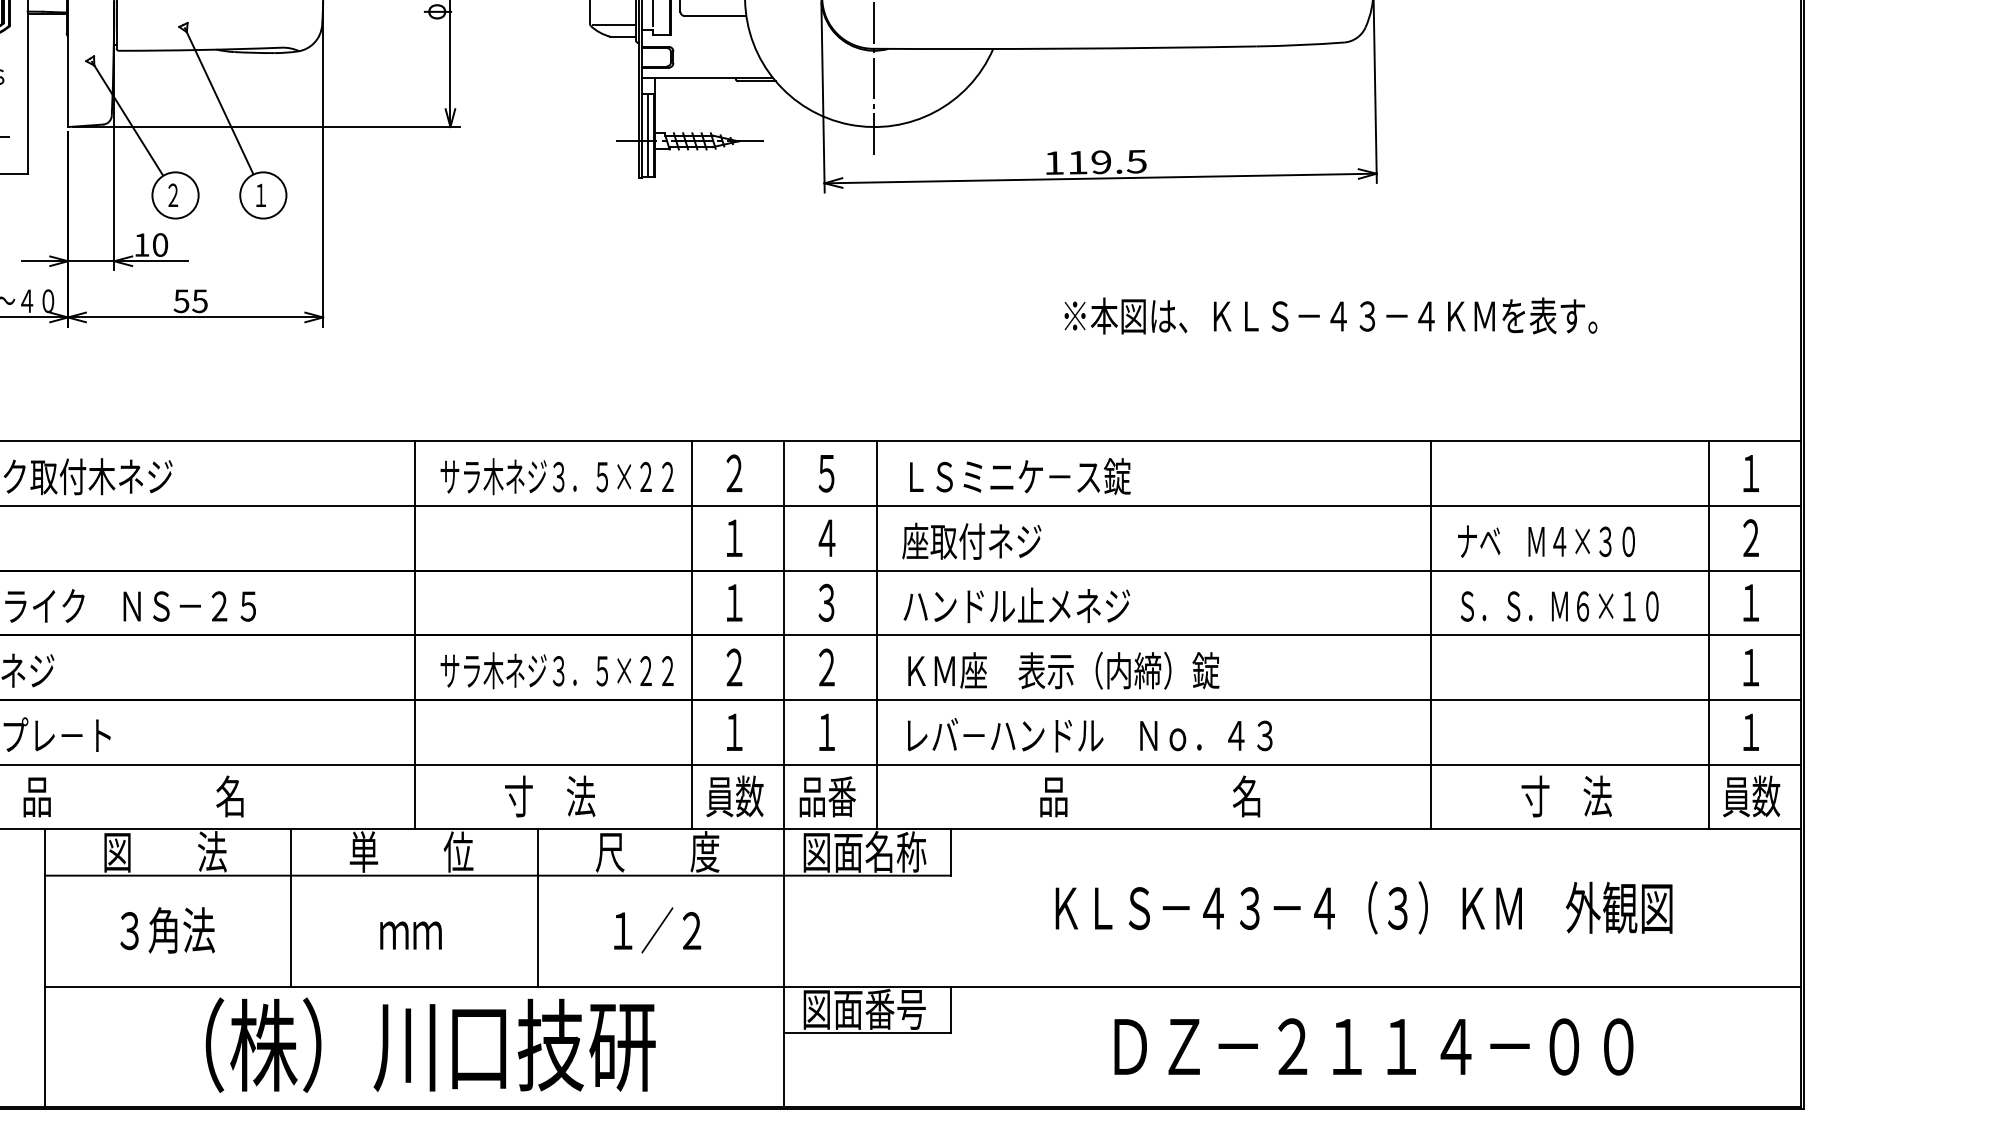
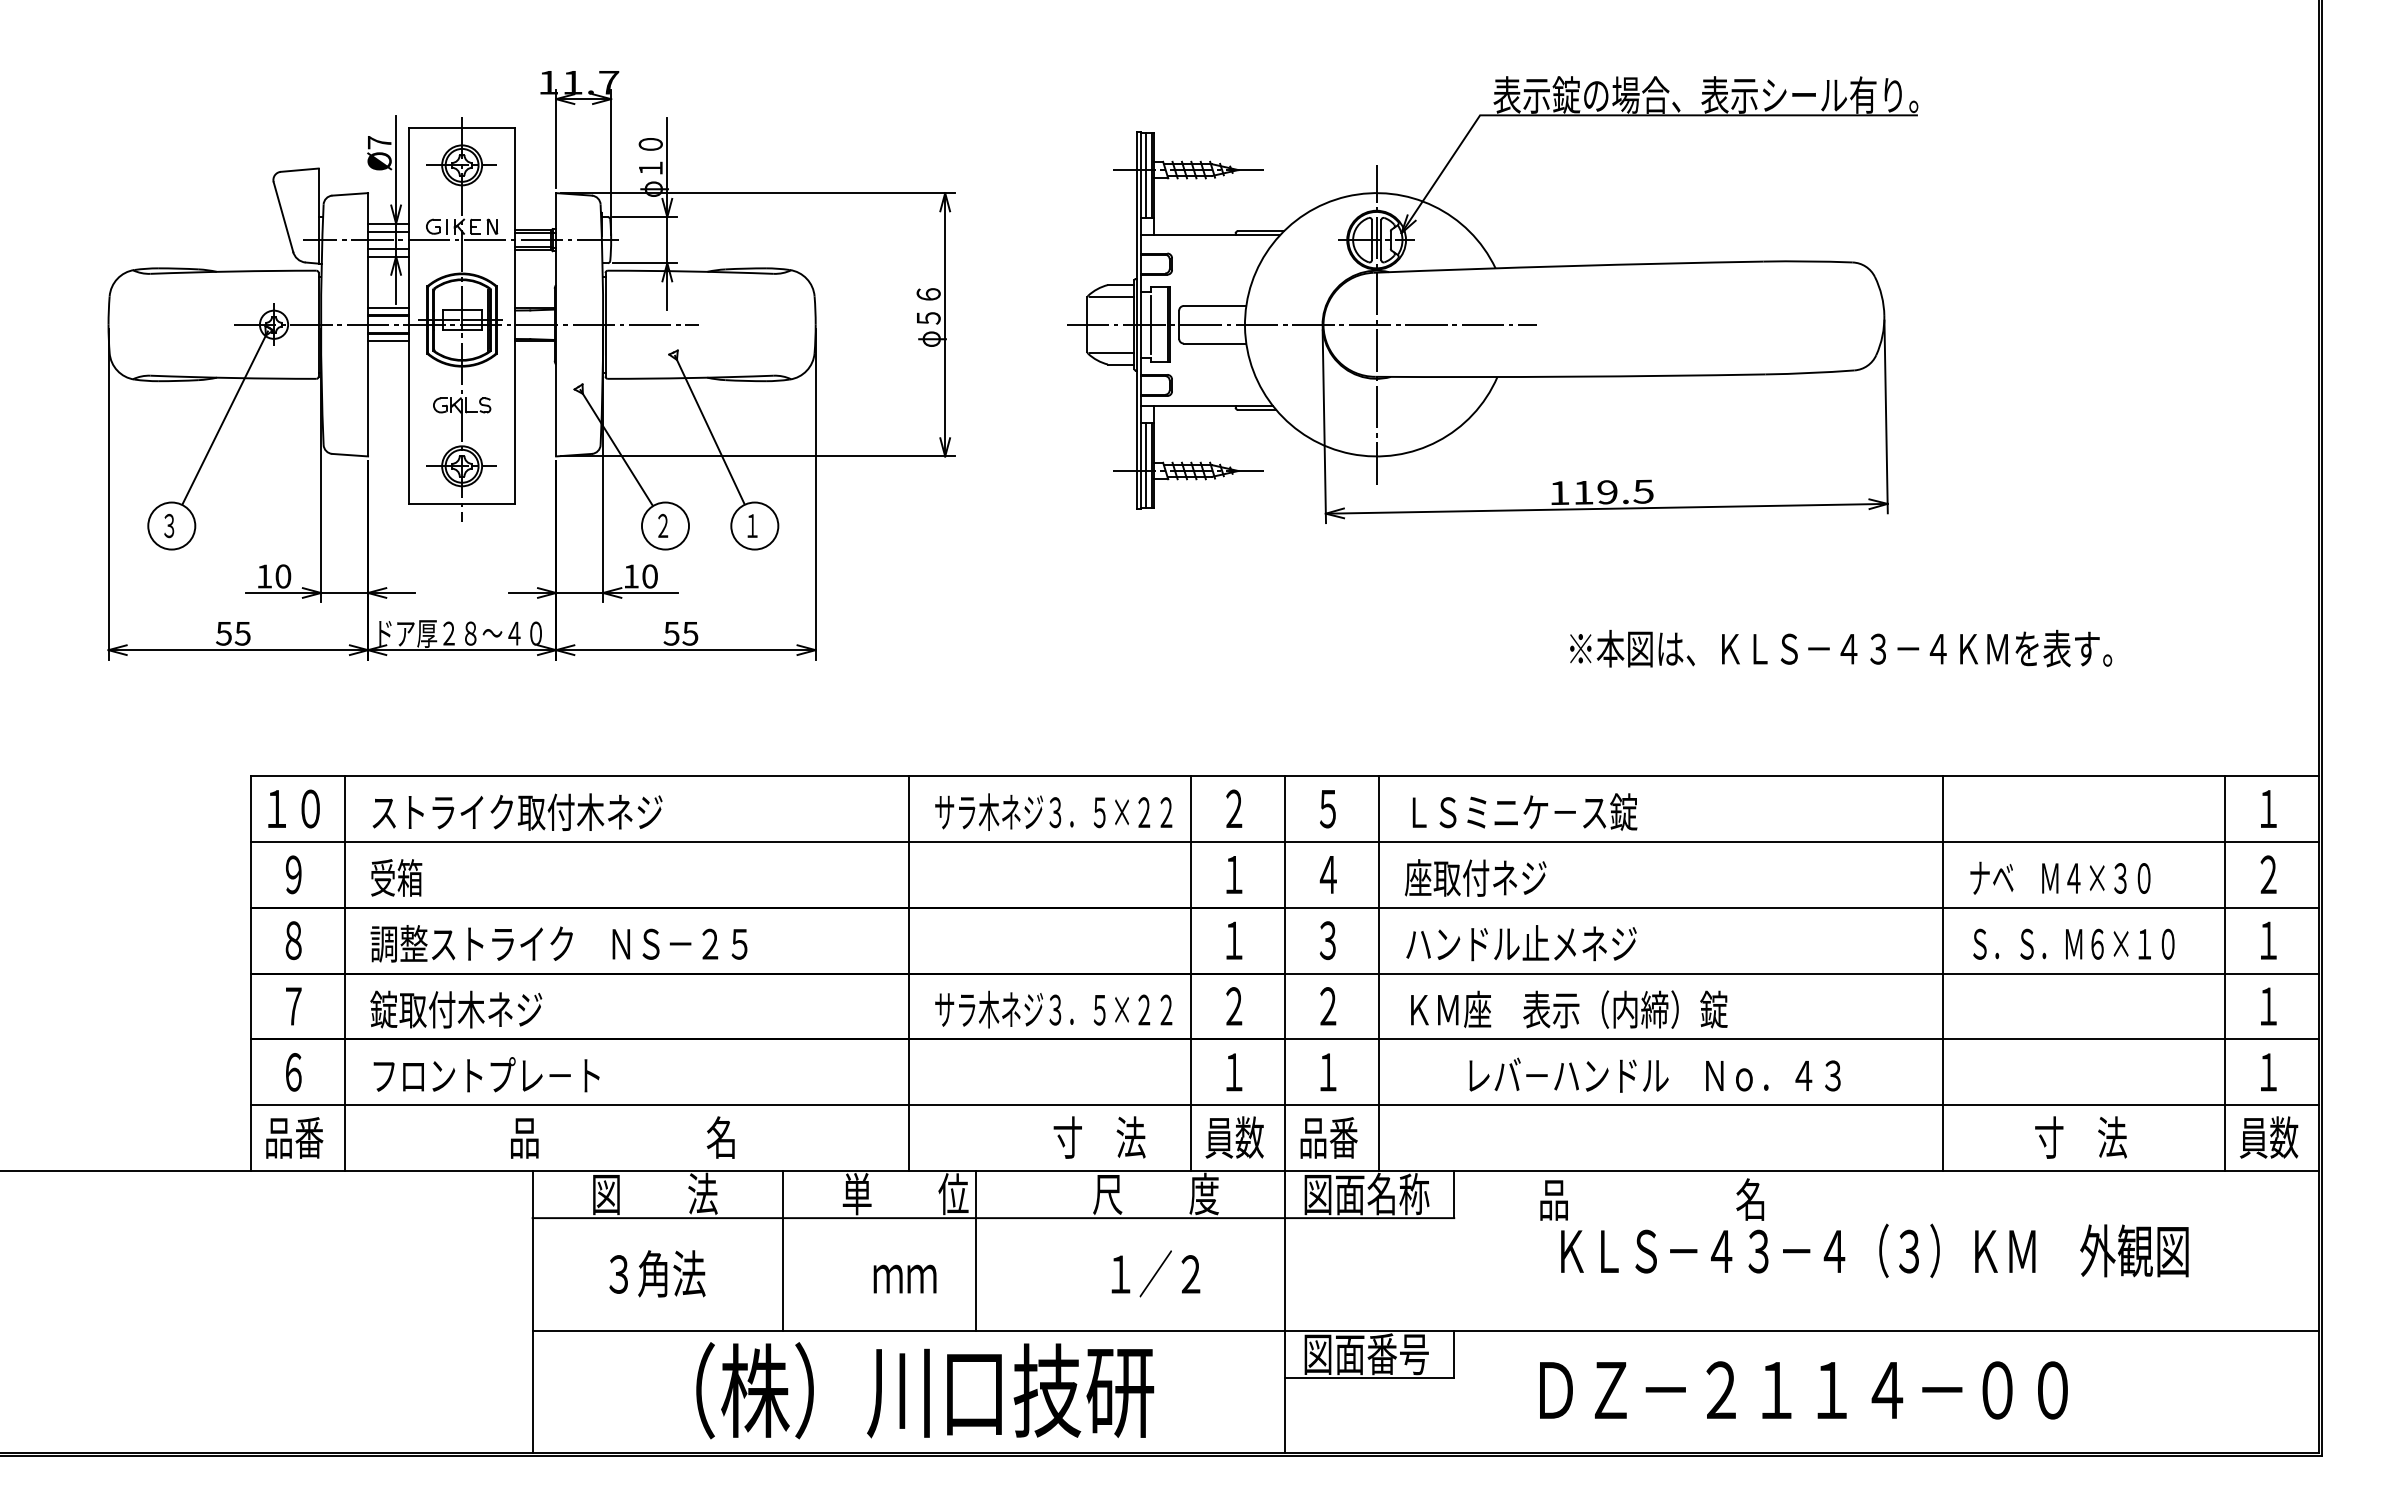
text: (1089, 734) -> (1654, 1074), moved
text: (550, 796) -> (1099, 1137), moved
text: (1150, 796) -> (1652, 1199), moved
line: (538, 907) -> (976, 1250), moved
text: (1373, 1047) -> (1803, 1390), moved

